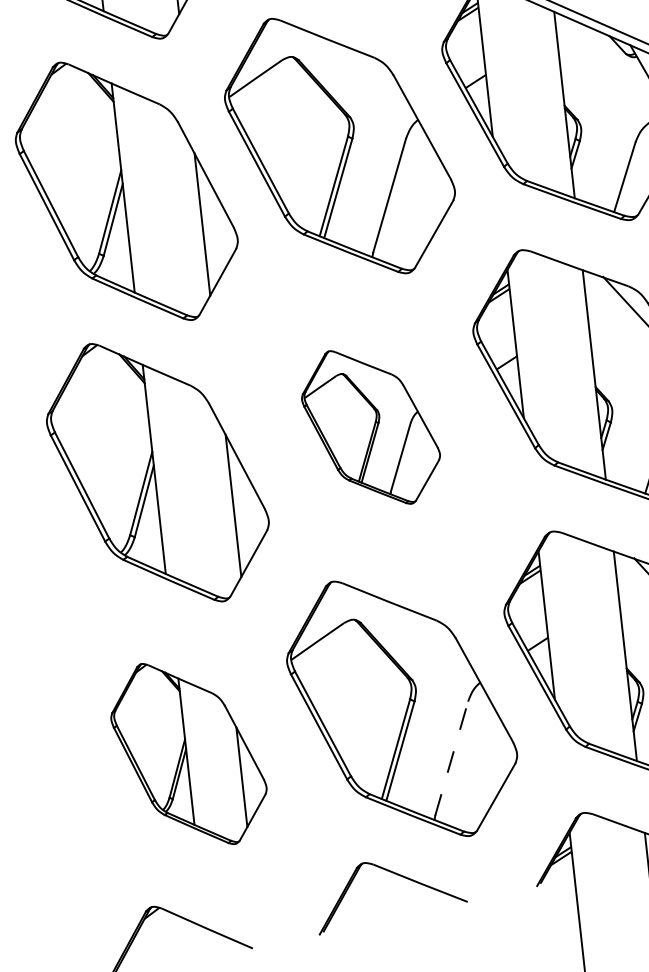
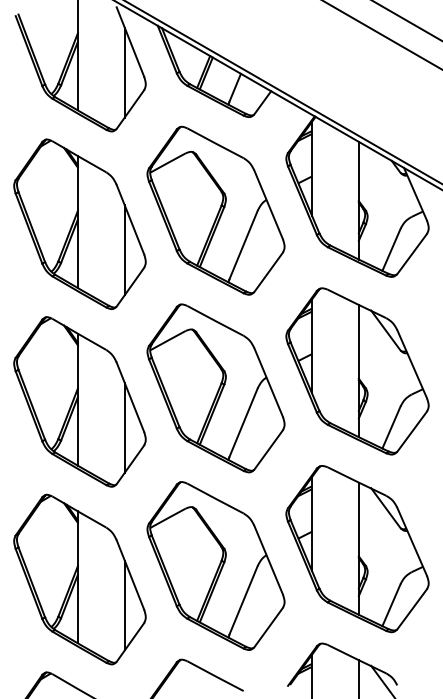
part: (370, 427) -> (215, 388), size x1.67
part: (188, 753) -> (79, 579), size x1.43
line: (451, 758) -> (243, 600), dashed -> solid

